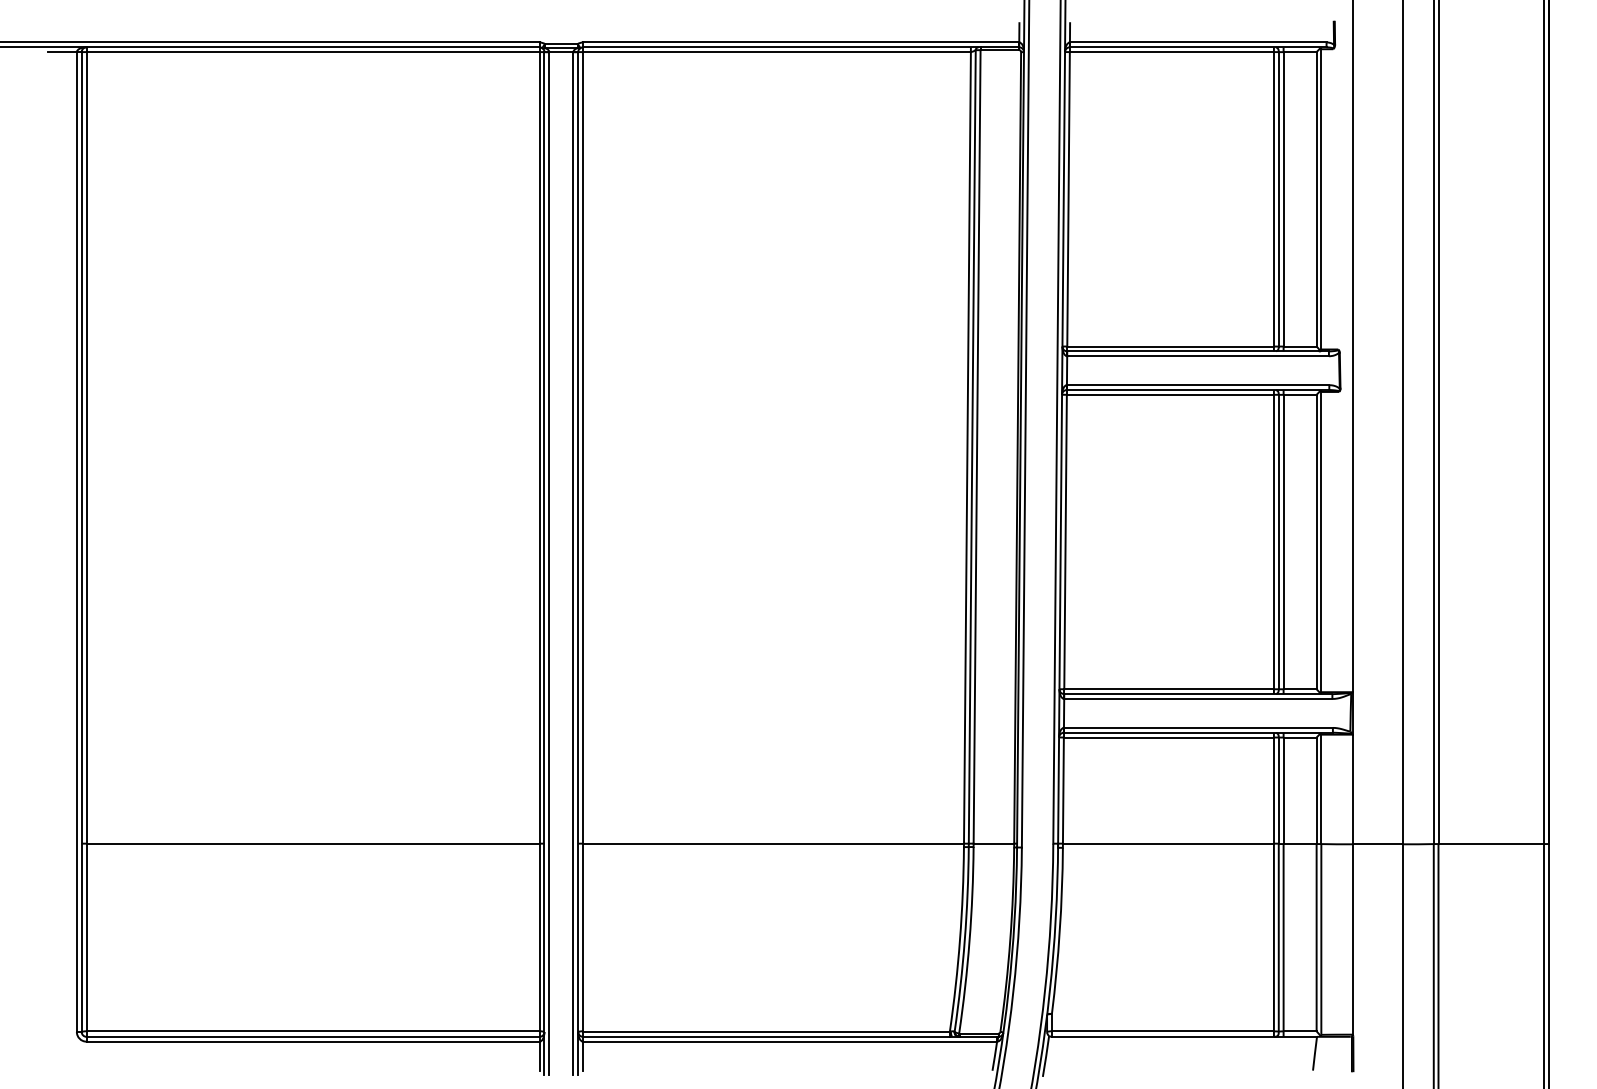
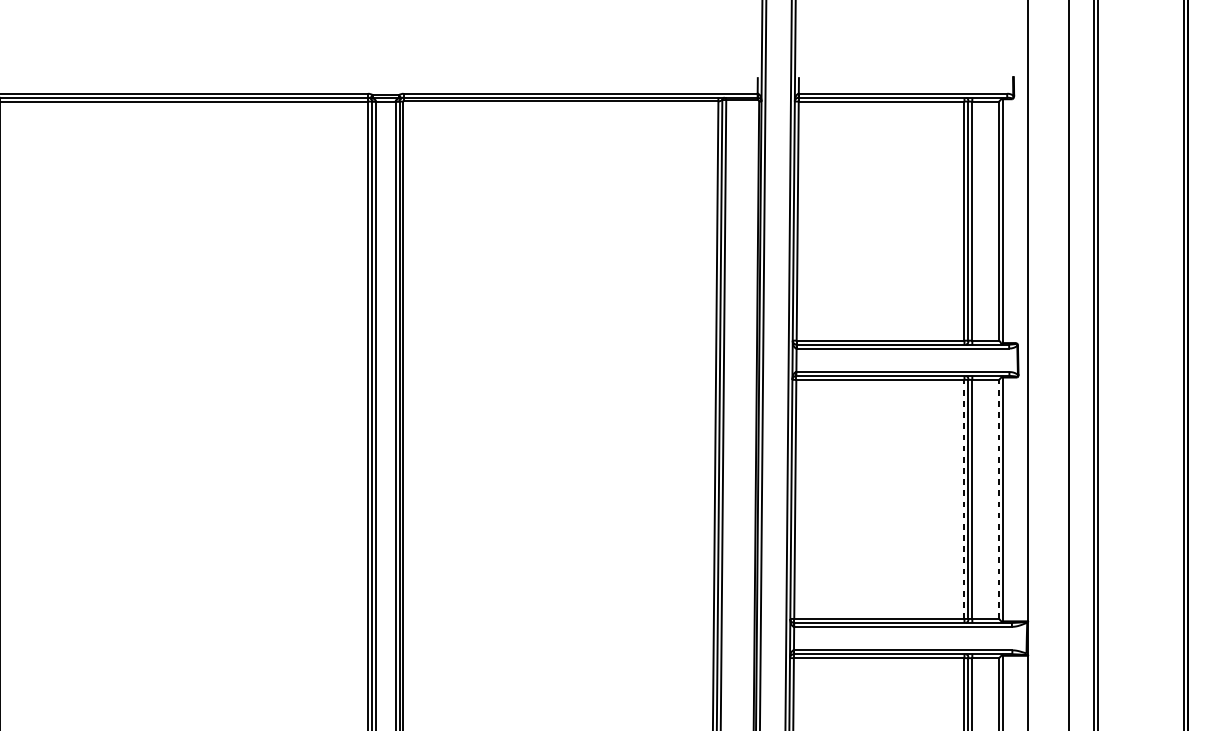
line: (1273, 541) -> (964, 498), solid -> dashed
line: (1316, 541) -> (999, 498), solid -> dashed

